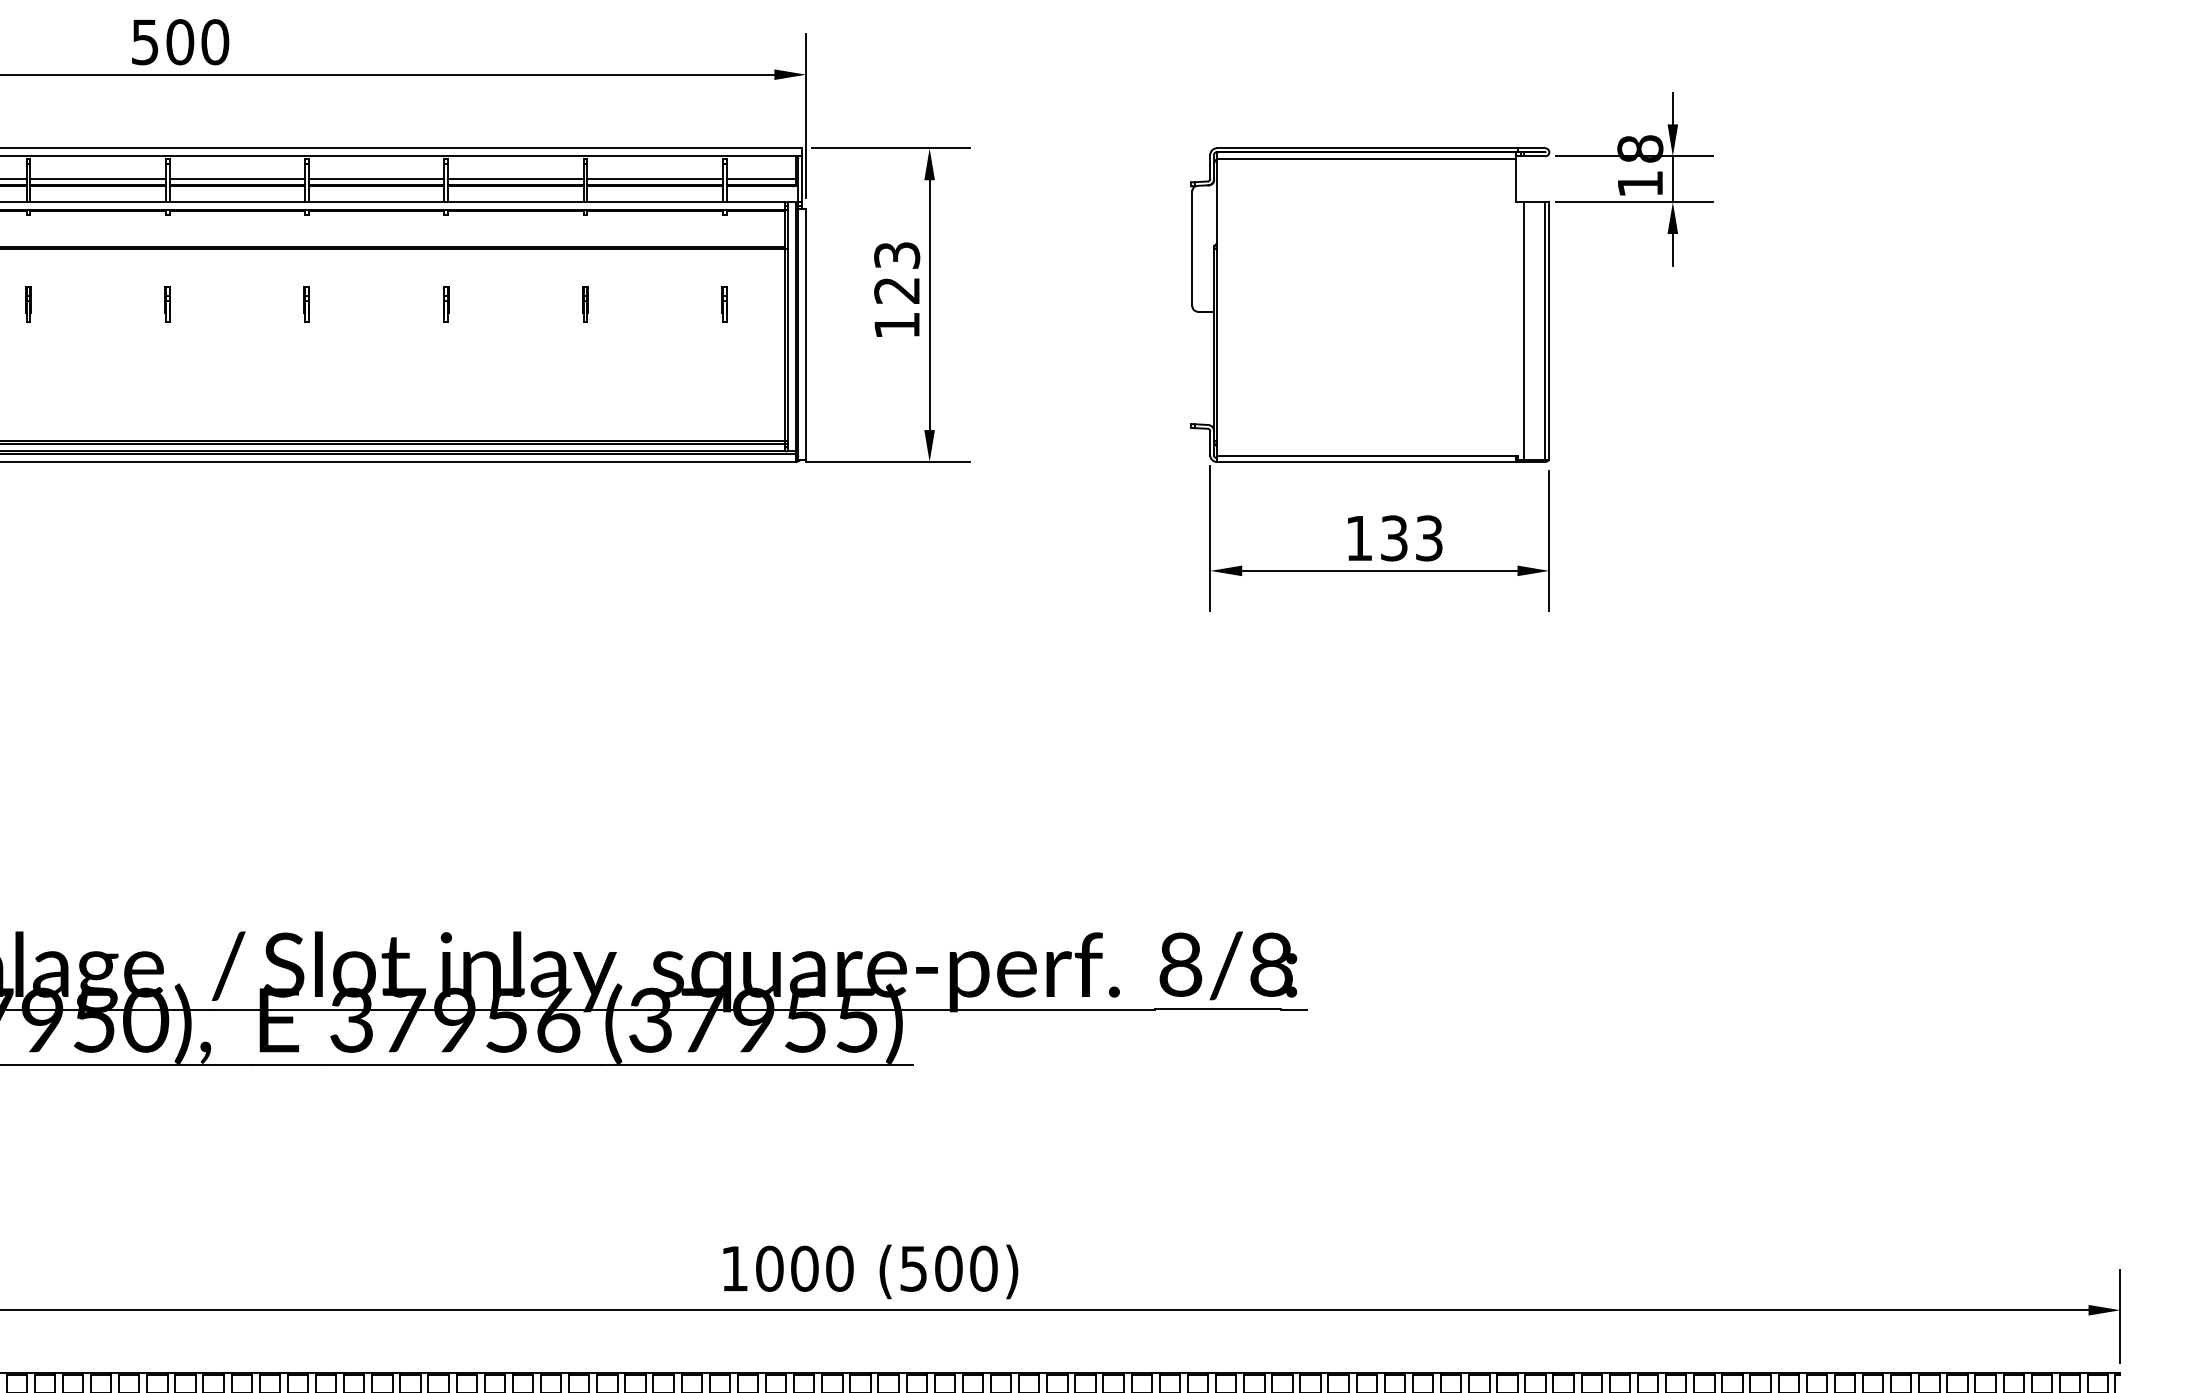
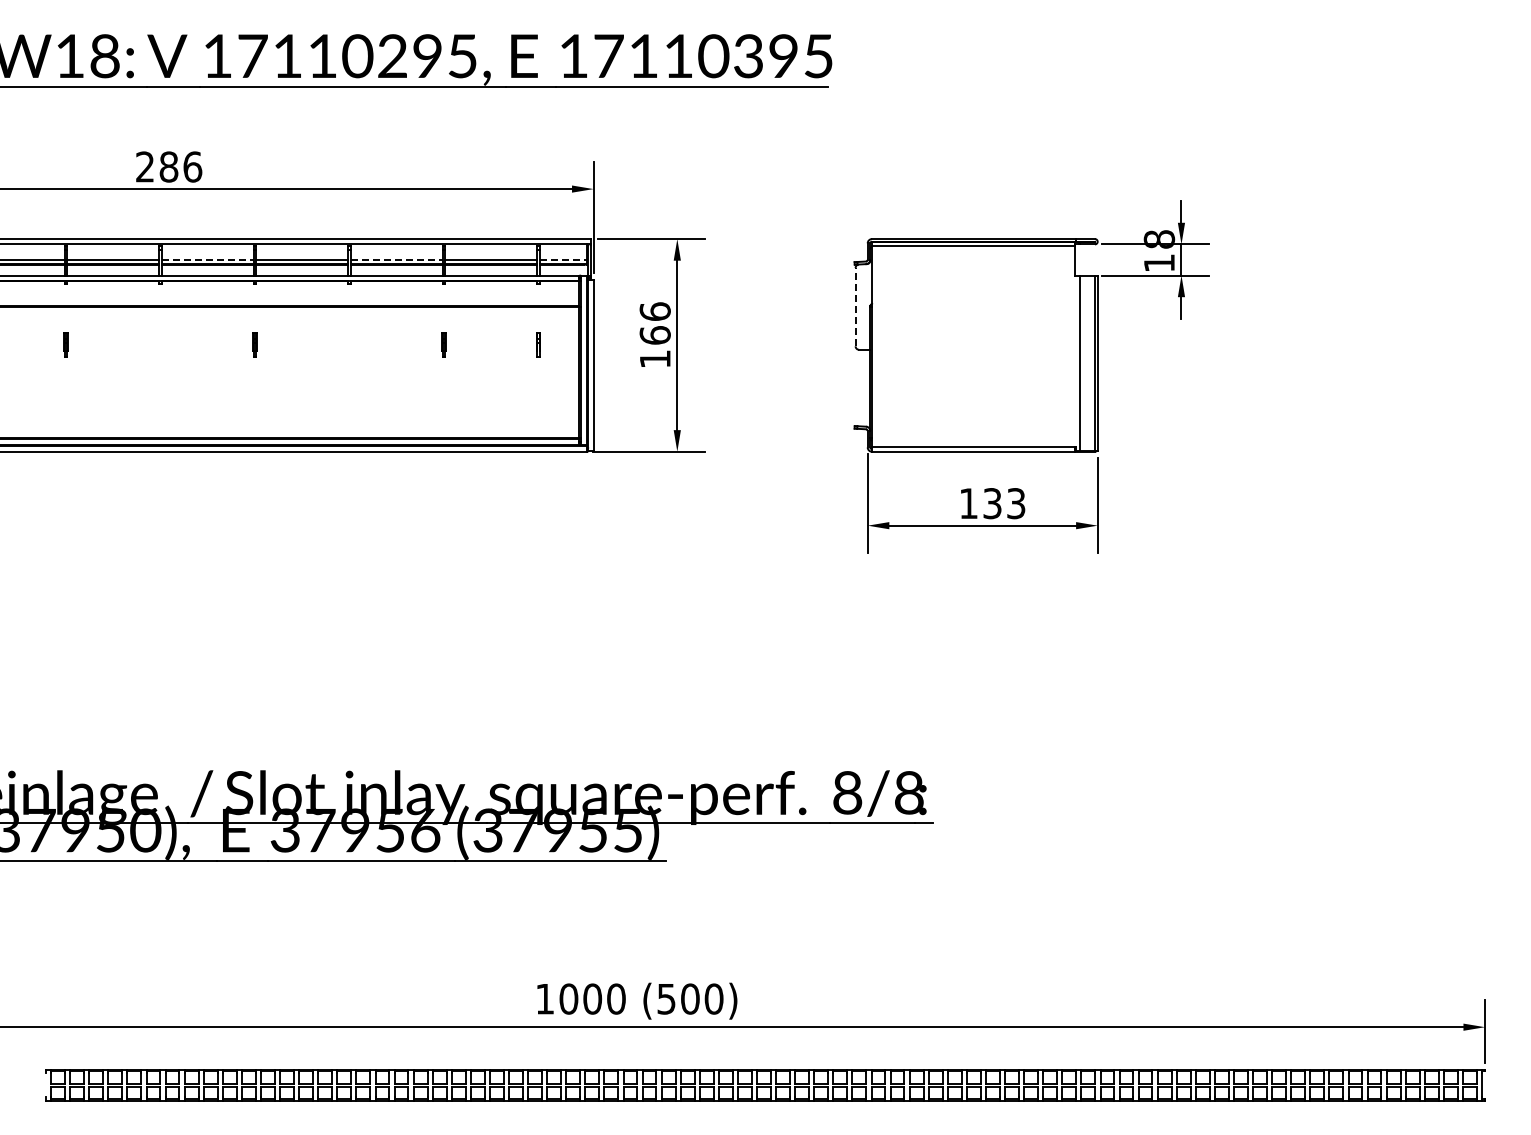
text: (181, 41) -> (169, 166), 500 -> 286
line: (237, 178) -> (207, 259), solid -> dashed
line: (515, 178) -> (396, 259), solid -> dashed
line: (761, 178) -> (563, 259), solid -> dashed
line: (1192, 247) -> (855, 306), solid -> dashed
text: (895, 272) -> (654, 323), 123 -> 166
line: (167, 302) -> (160, 343), removed
line: (446, 302) -> (349, 343), removed

